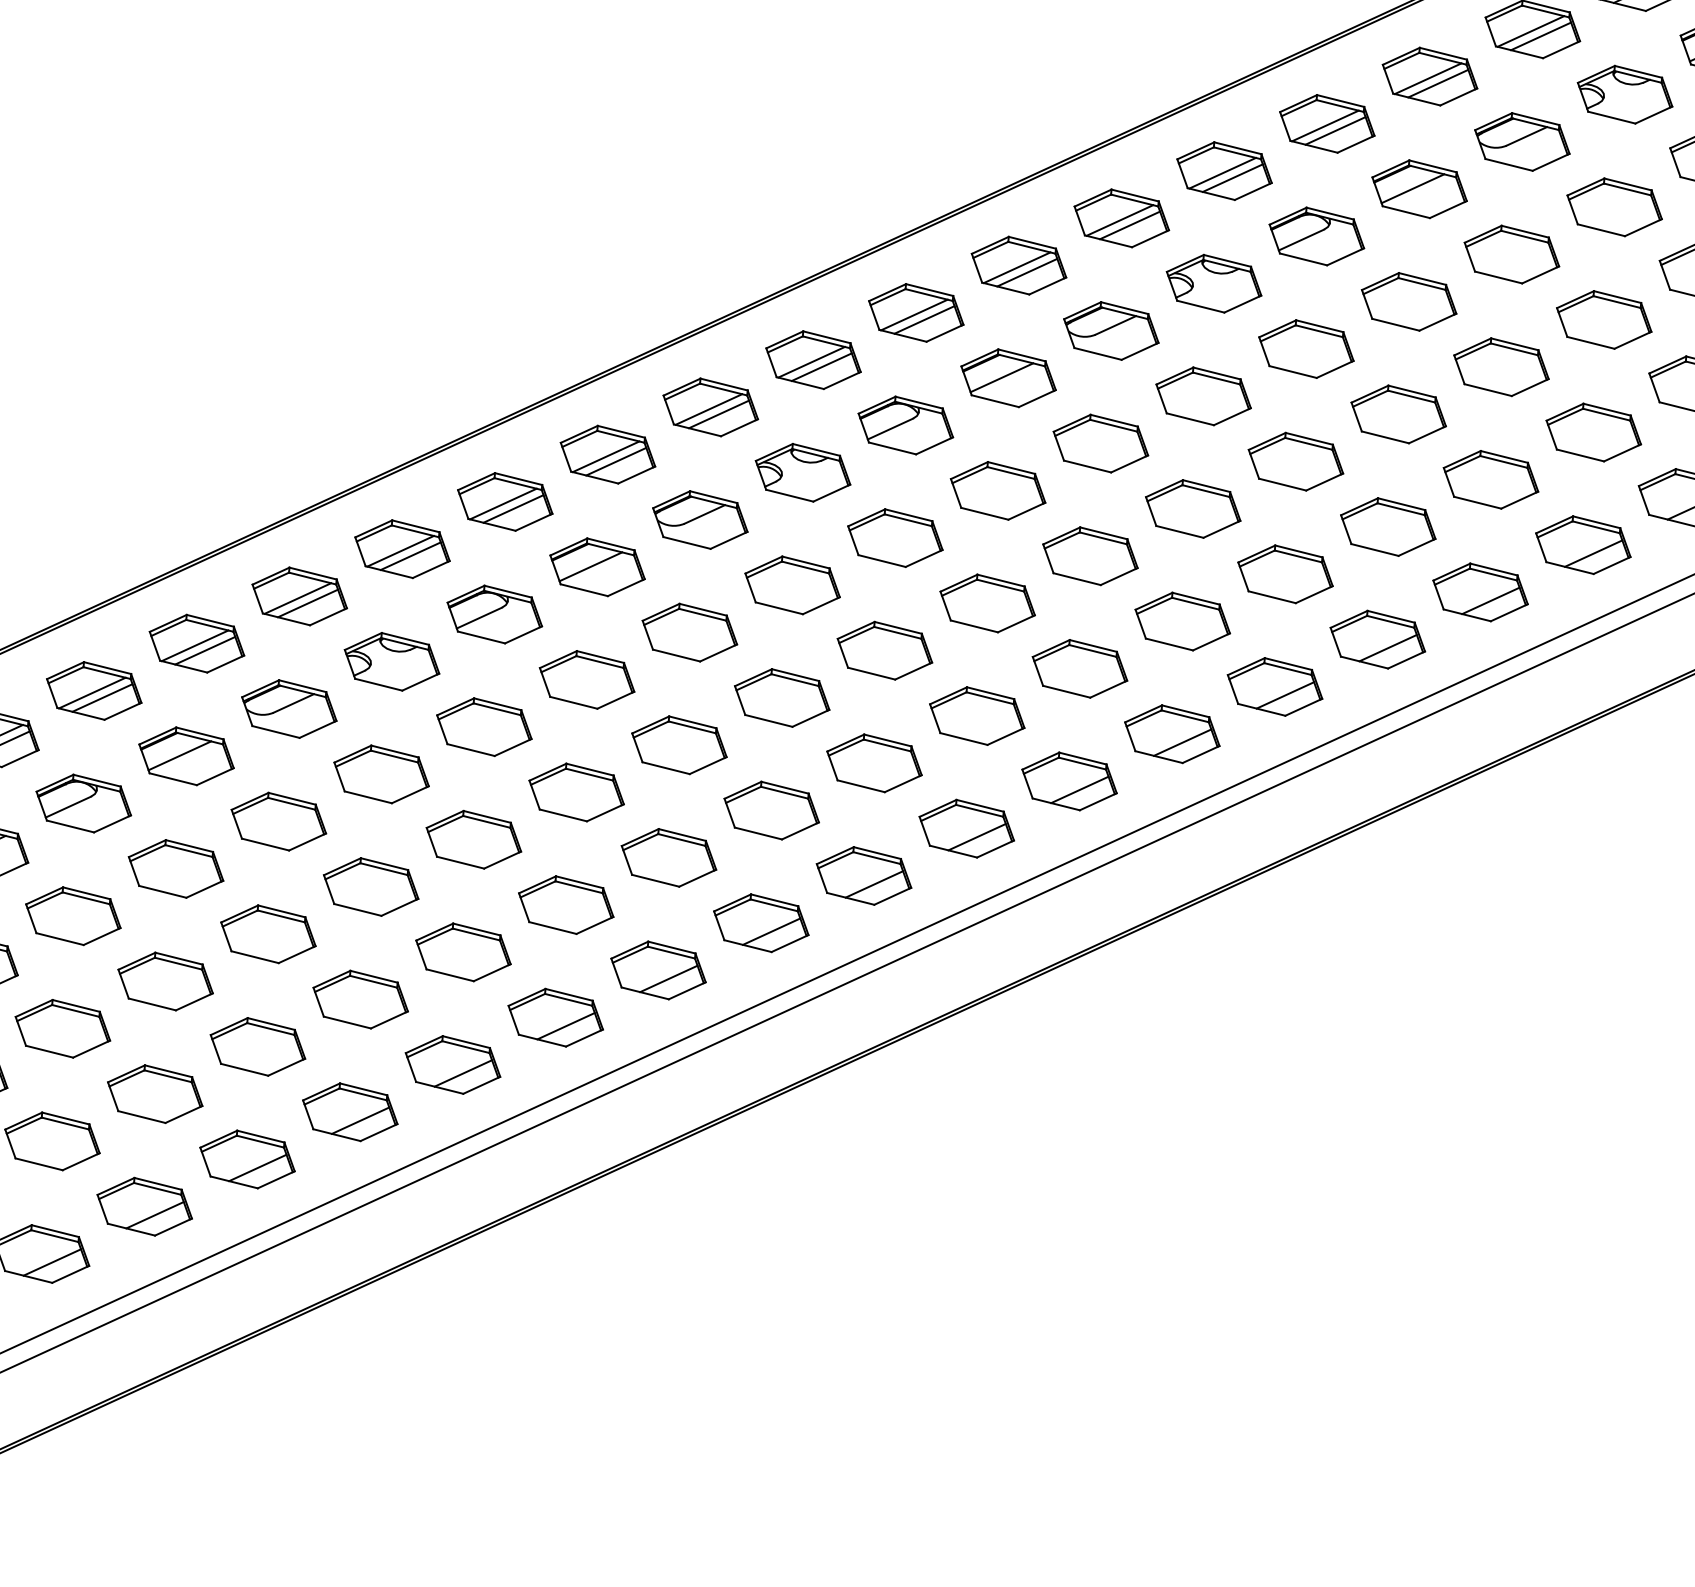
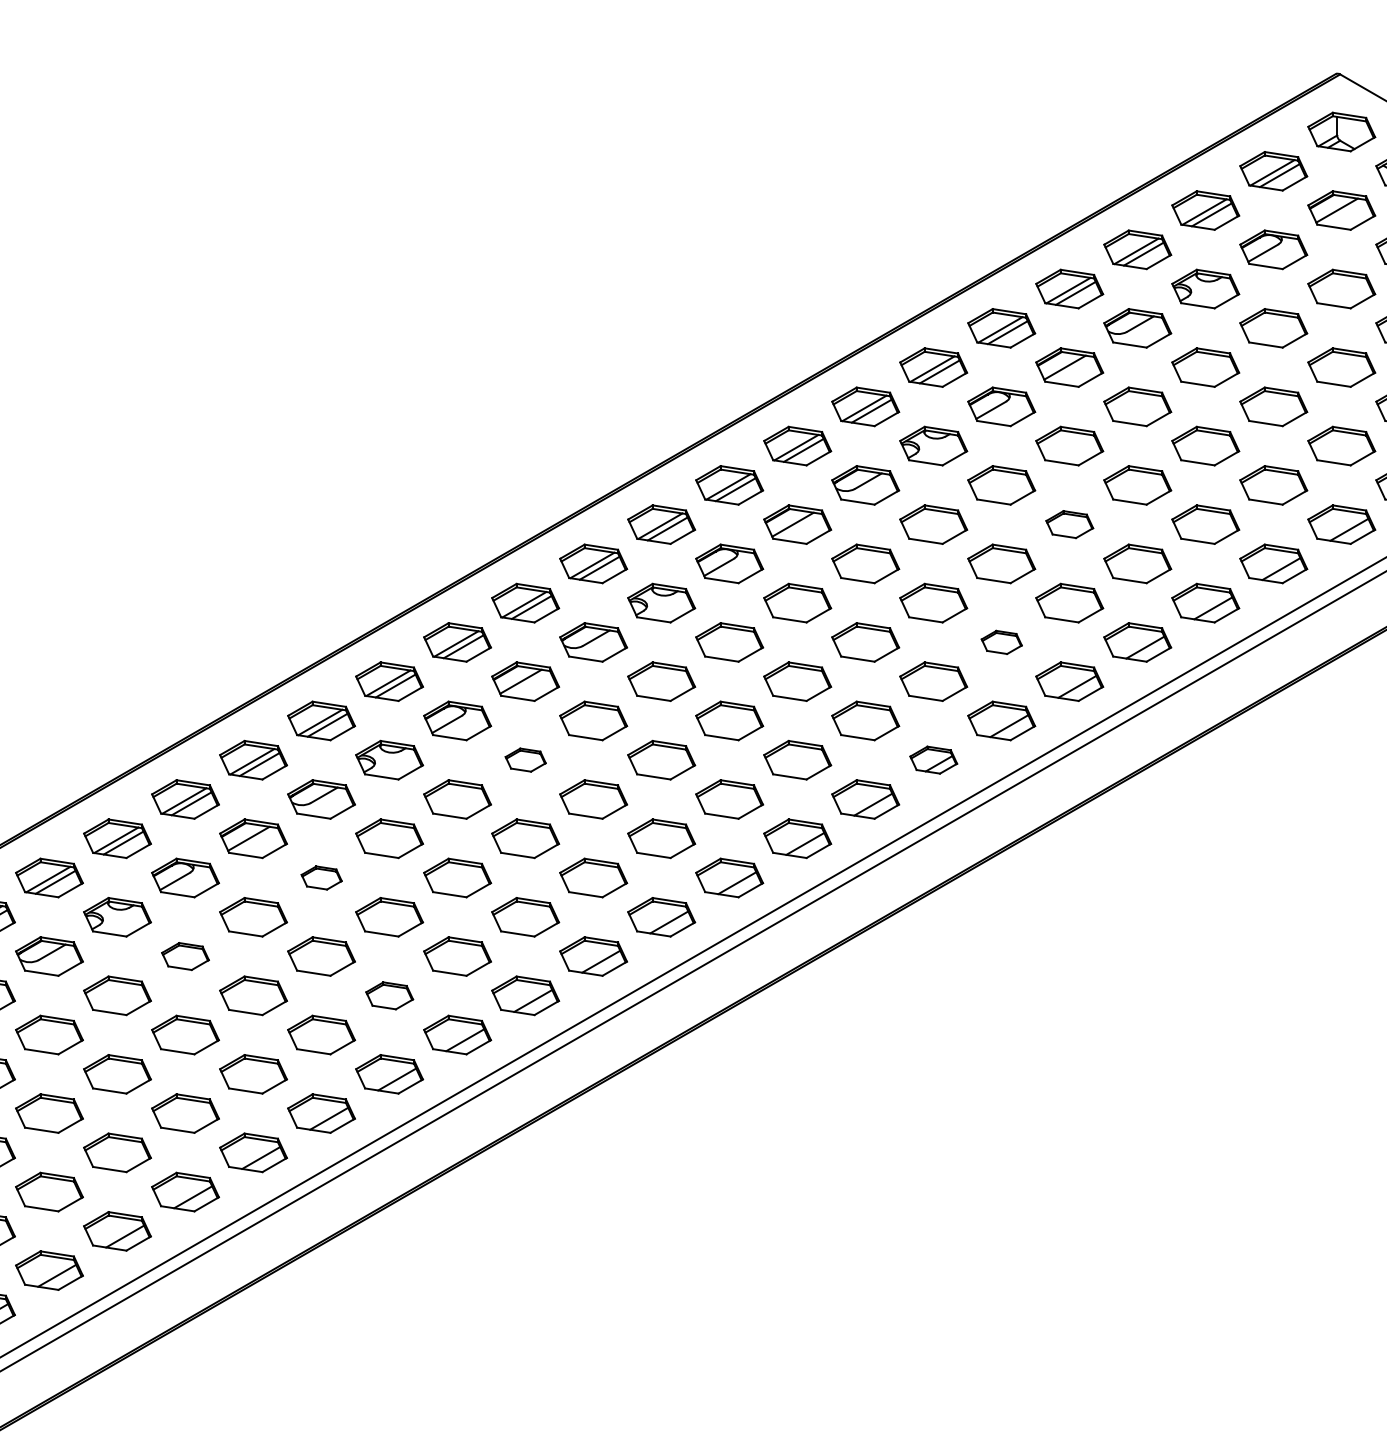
part: (1398, 414) -> (1069, 524), size x0.7
part: (1285, 574) -> (1001, 642), size x0.6
part: (587, 678) -> (525, 759), size x0.6
part: (1172, 733) -> (933, 759), size x0.7
part: (278, 820) -> (321, 877), size x0.6
part: (73, 916) -> (185, 956), size x0.7
part: (360, 999) -> (389, 995), size x0.7

